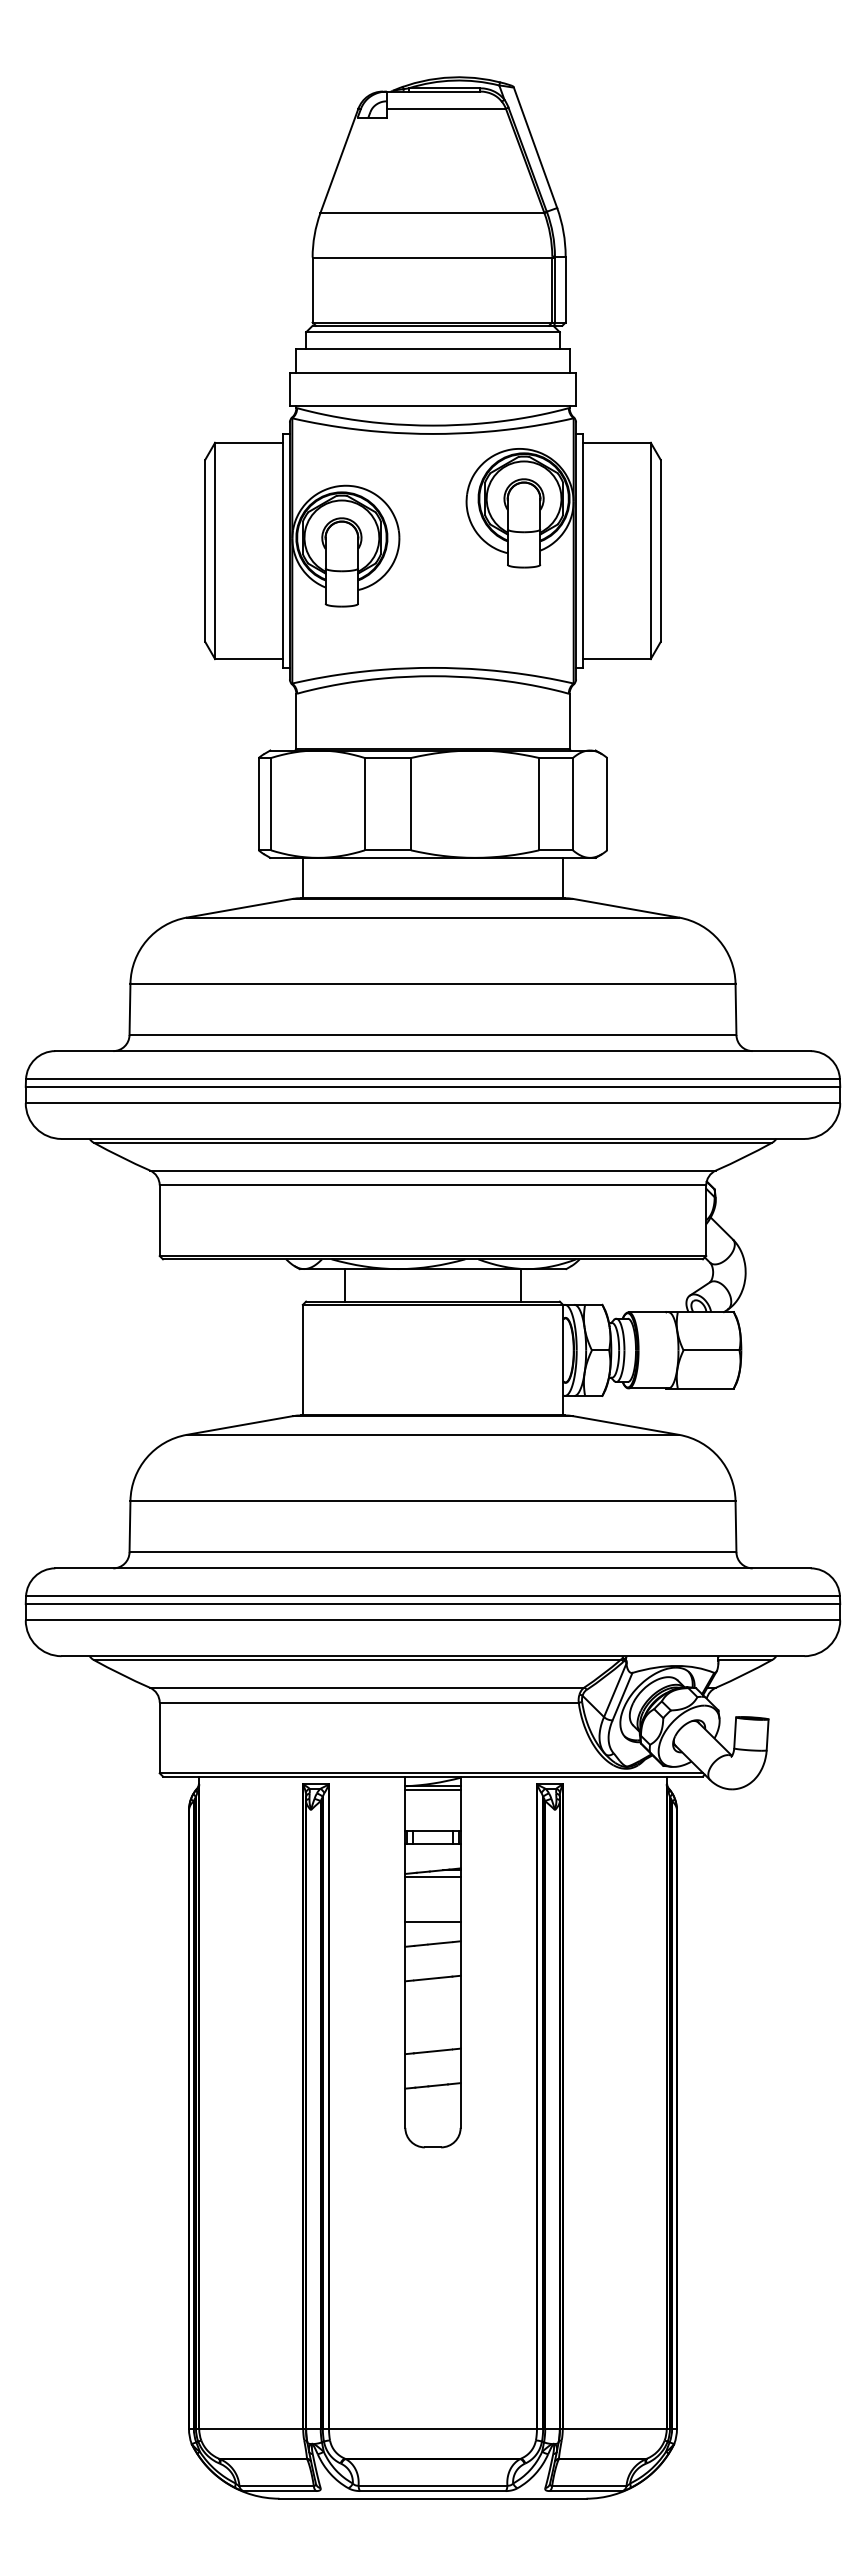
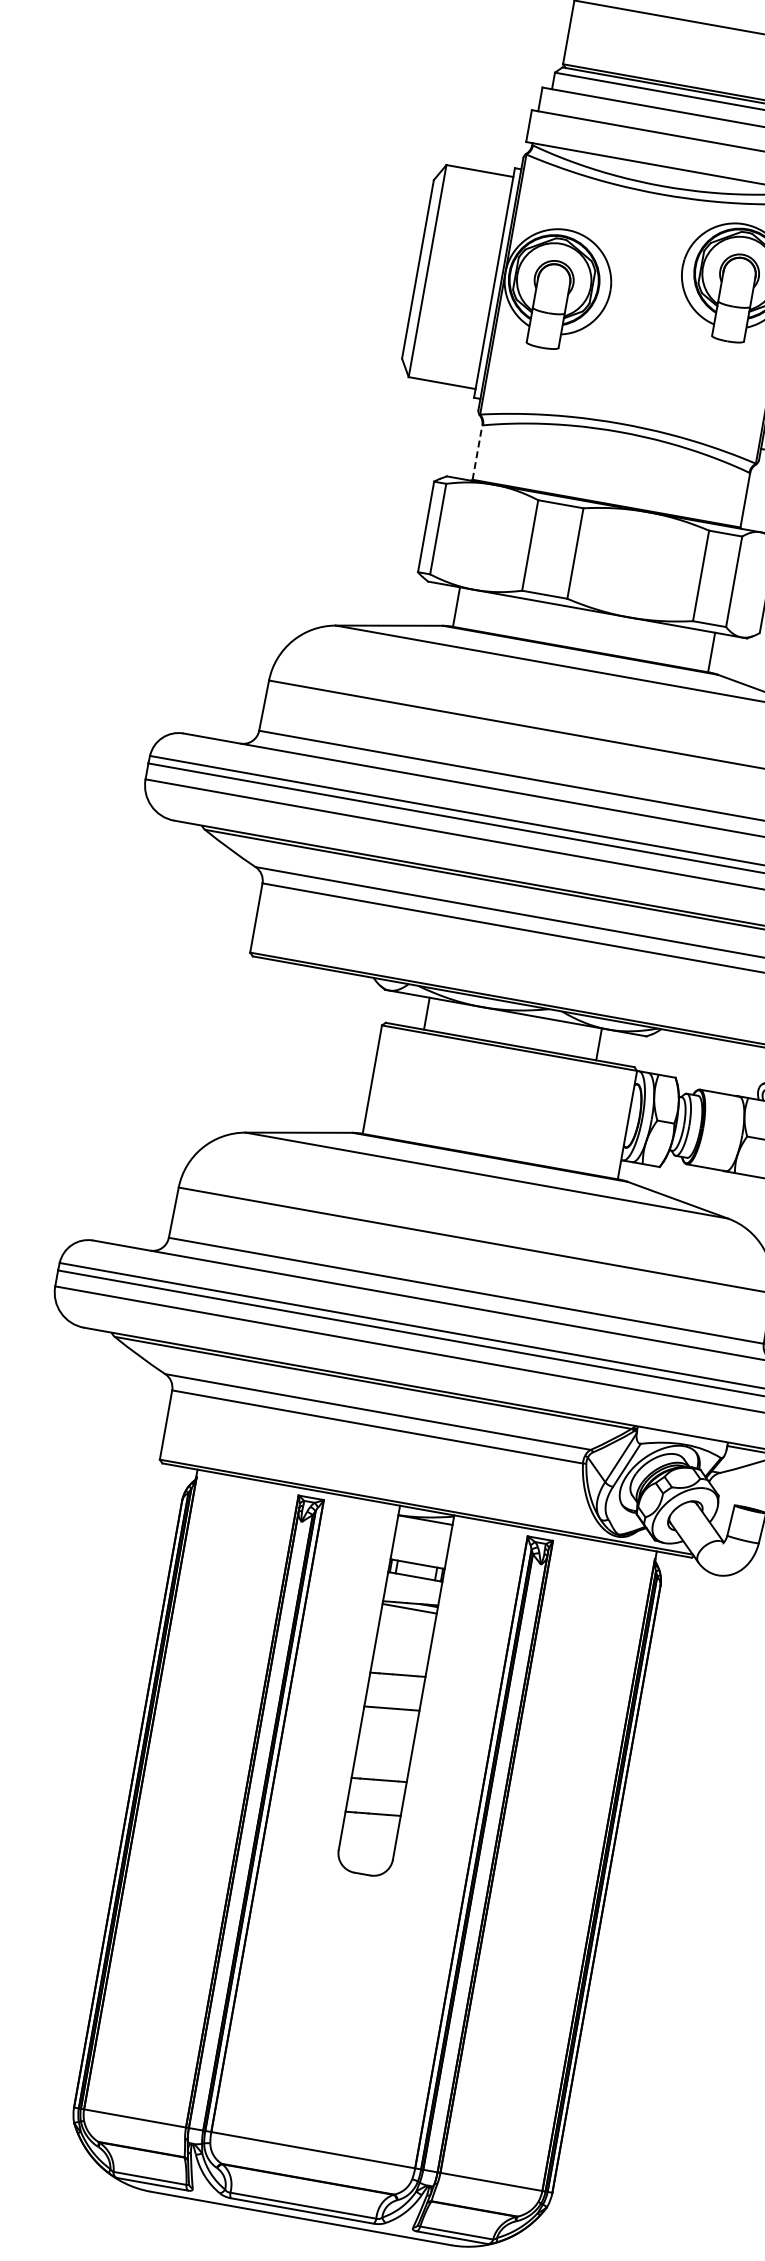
line: (296, 721) -> (477, 452), solid -> dashed
line: (432, 1789) -> (424, 1523), removed
line: (432, 1922) -> (401, 1653), removed

